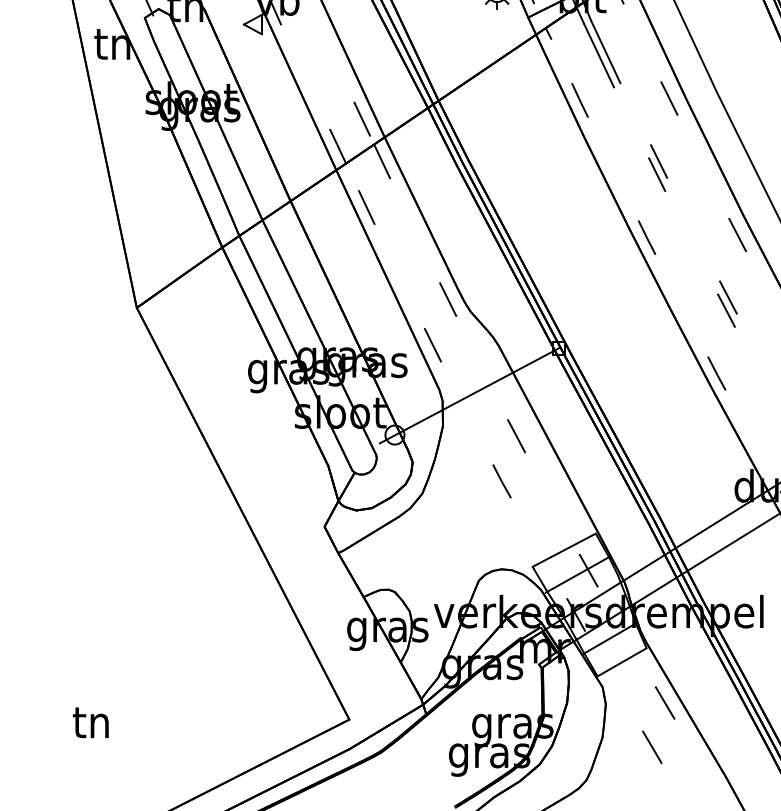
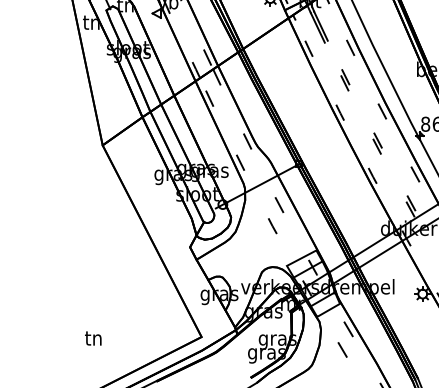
text: (91, 722) -> (93, 338), moved

